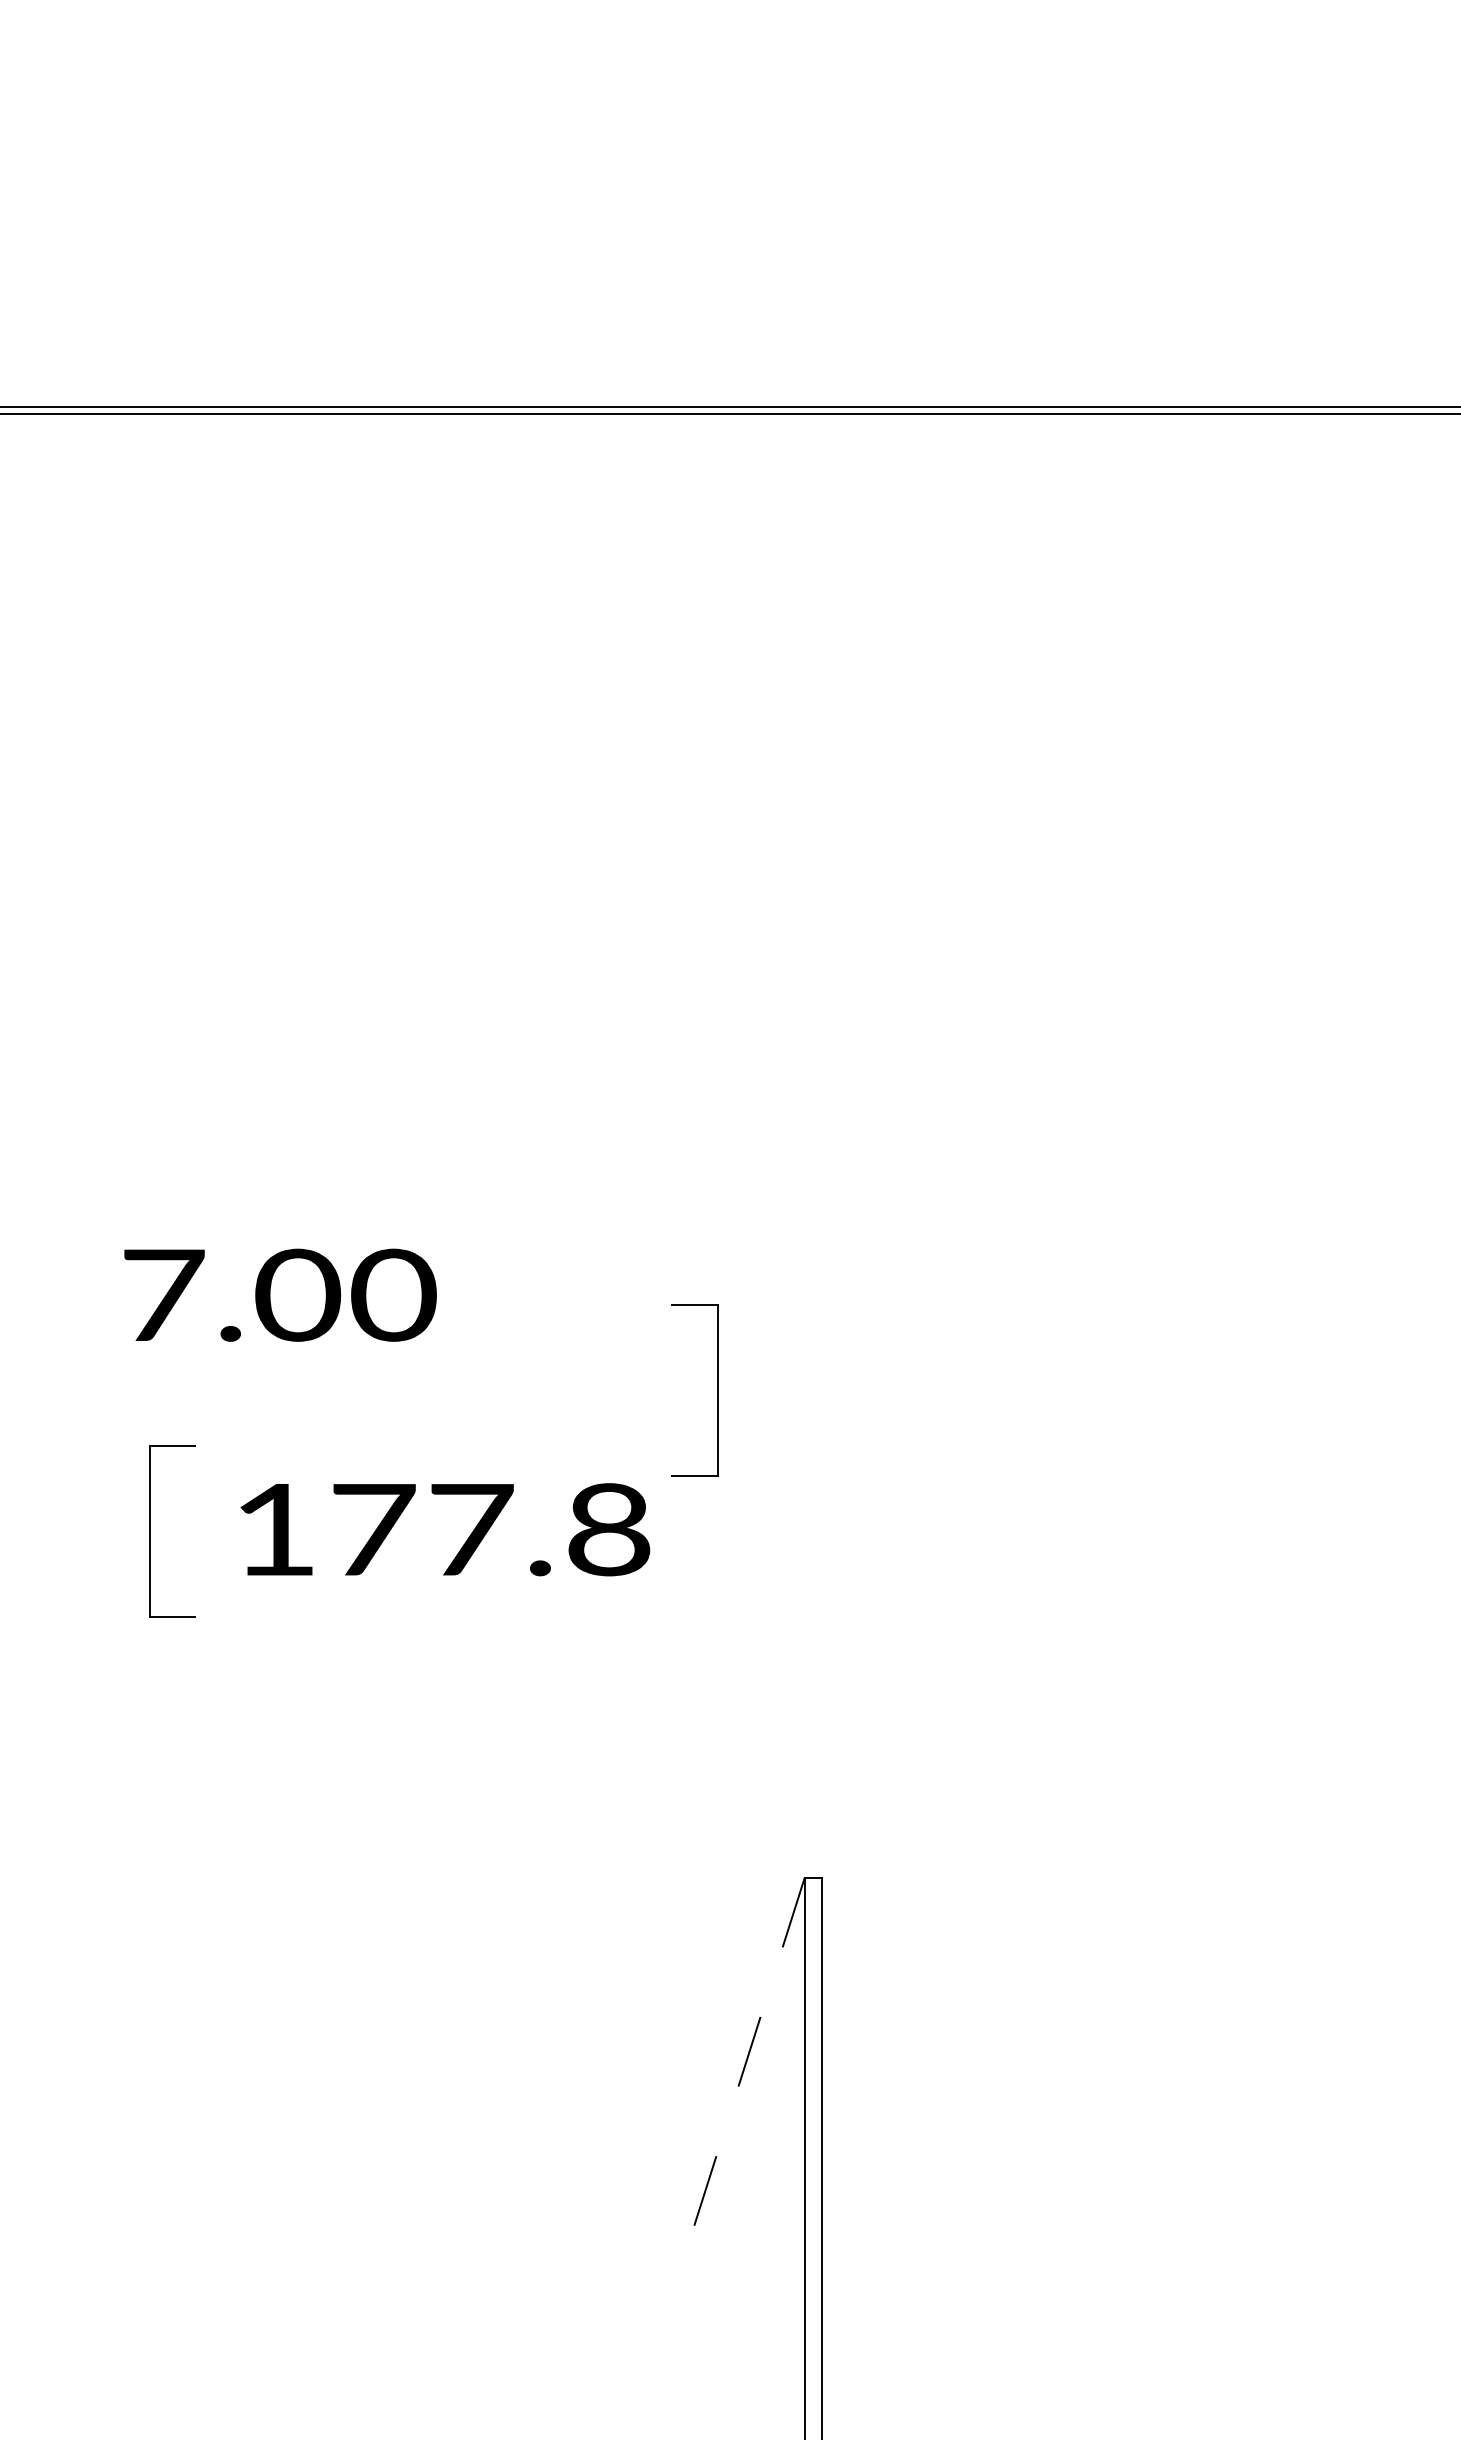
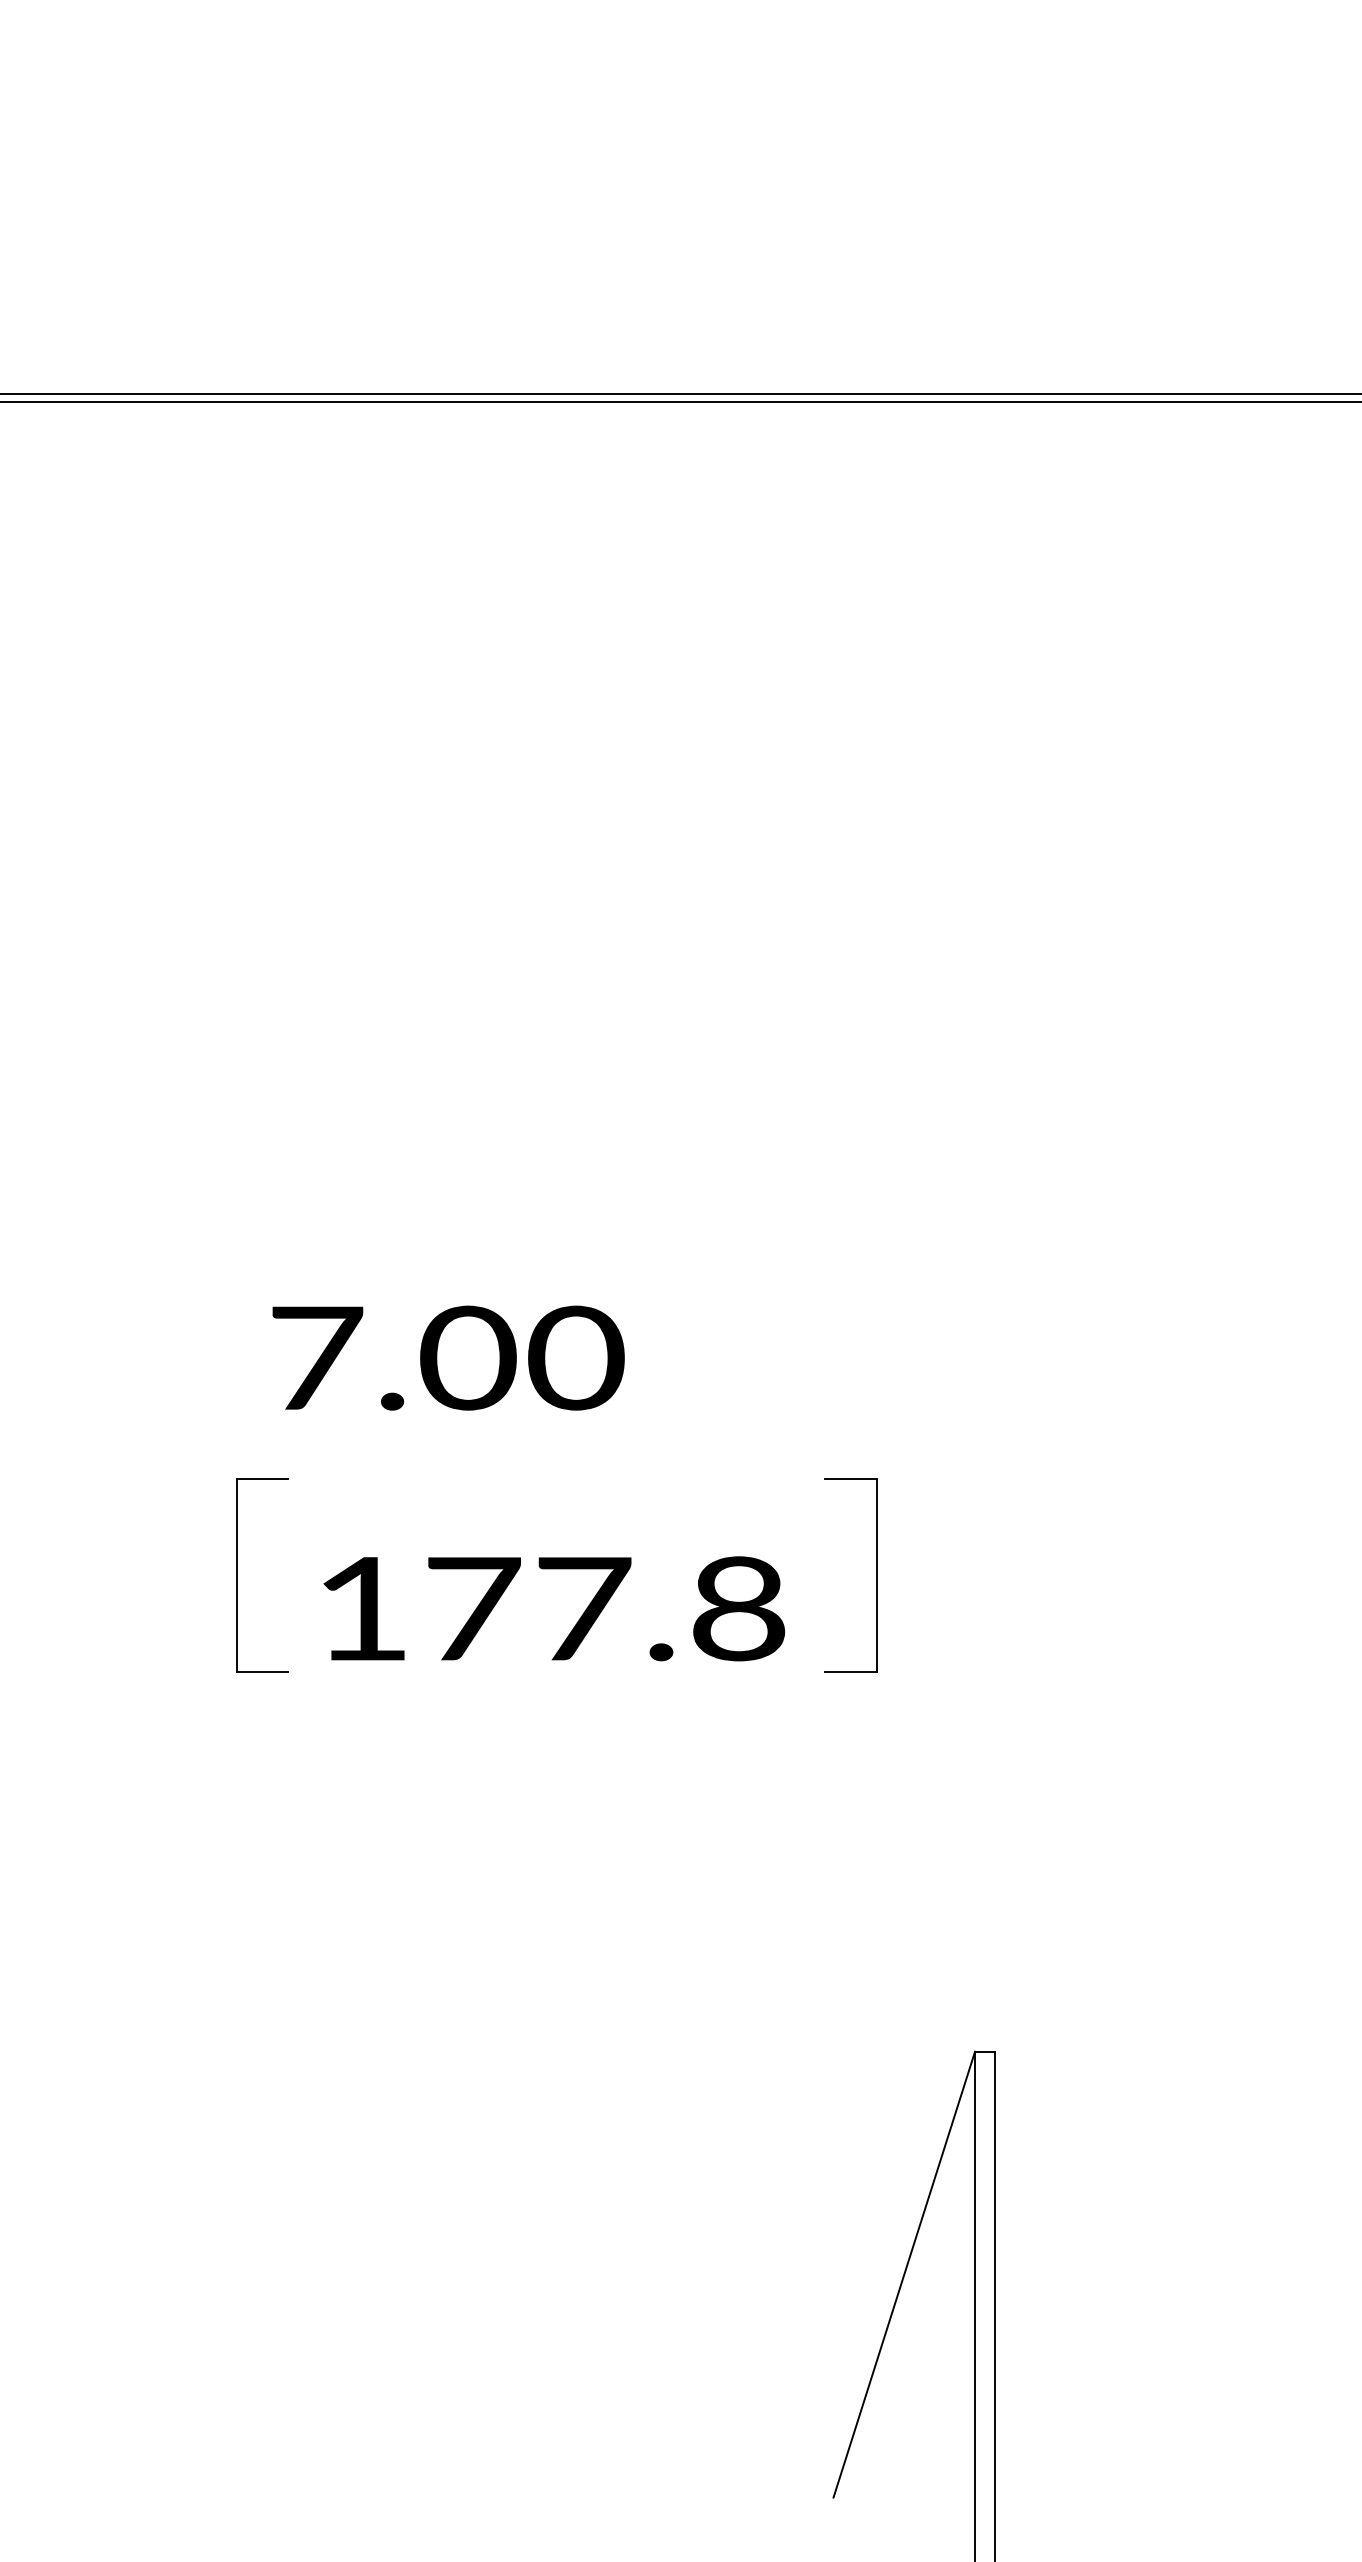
text: (280, 1294) -> (448, 1357), moved
part: (717, 1390) -> (876, 1575), moved
text: (445, 1529) -> (554, 1608), moved
part: (150, 1531) -> (237, 1575), moved
line: (741, 2075) -> (903, 2274), dashed -> solid

